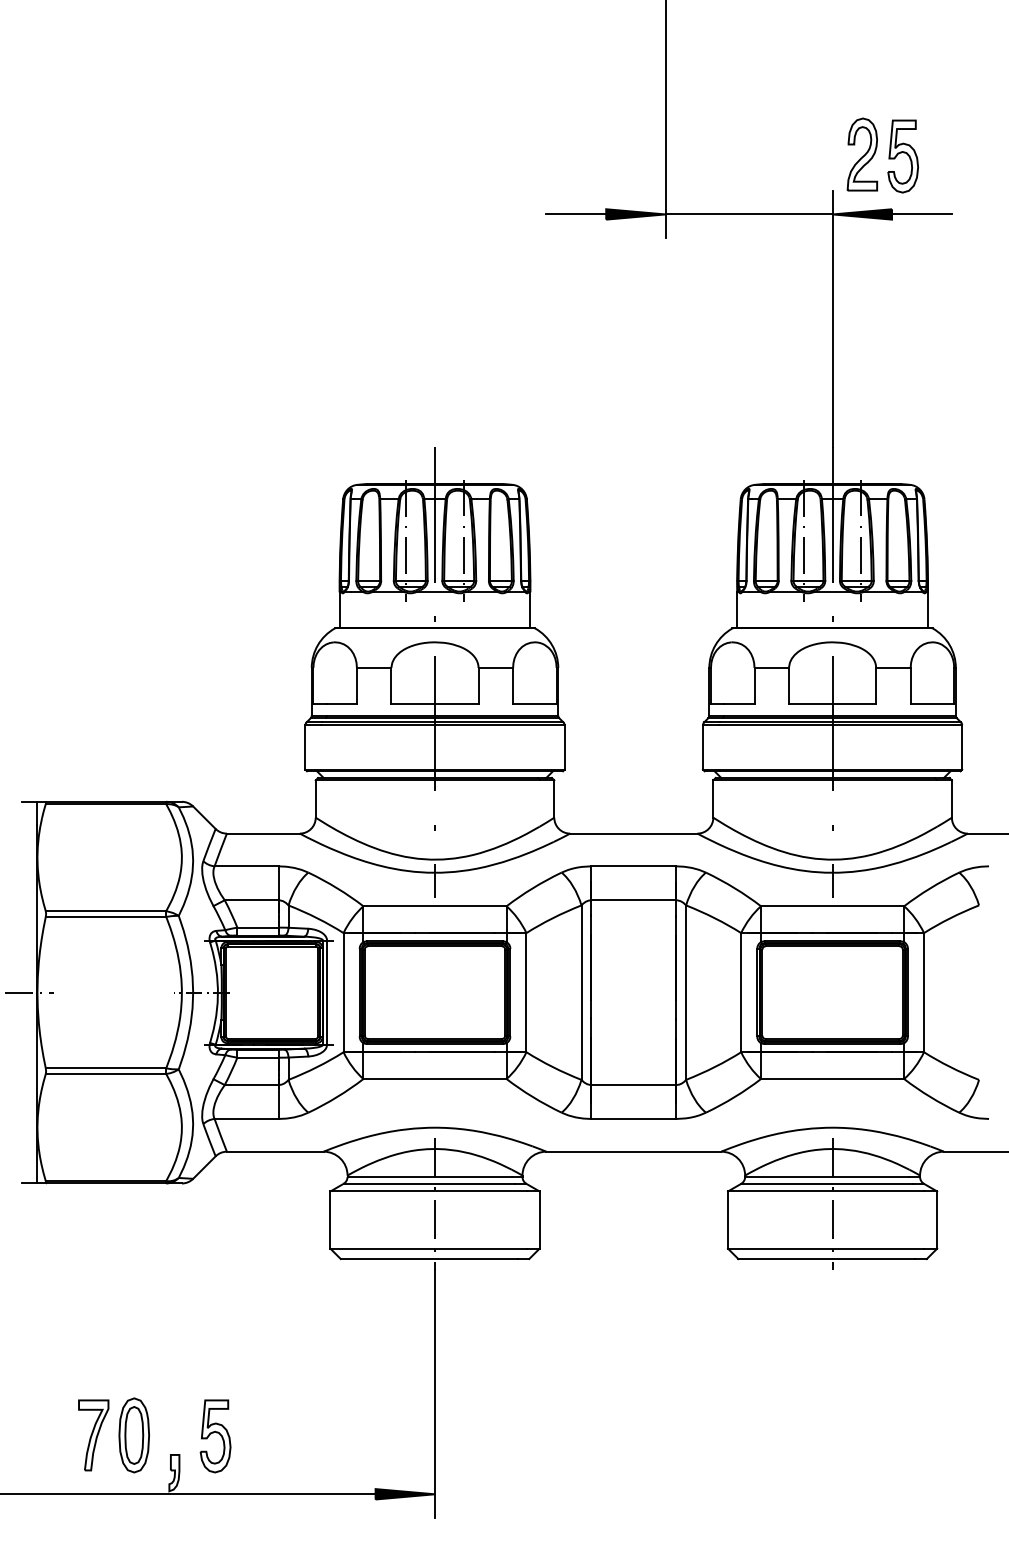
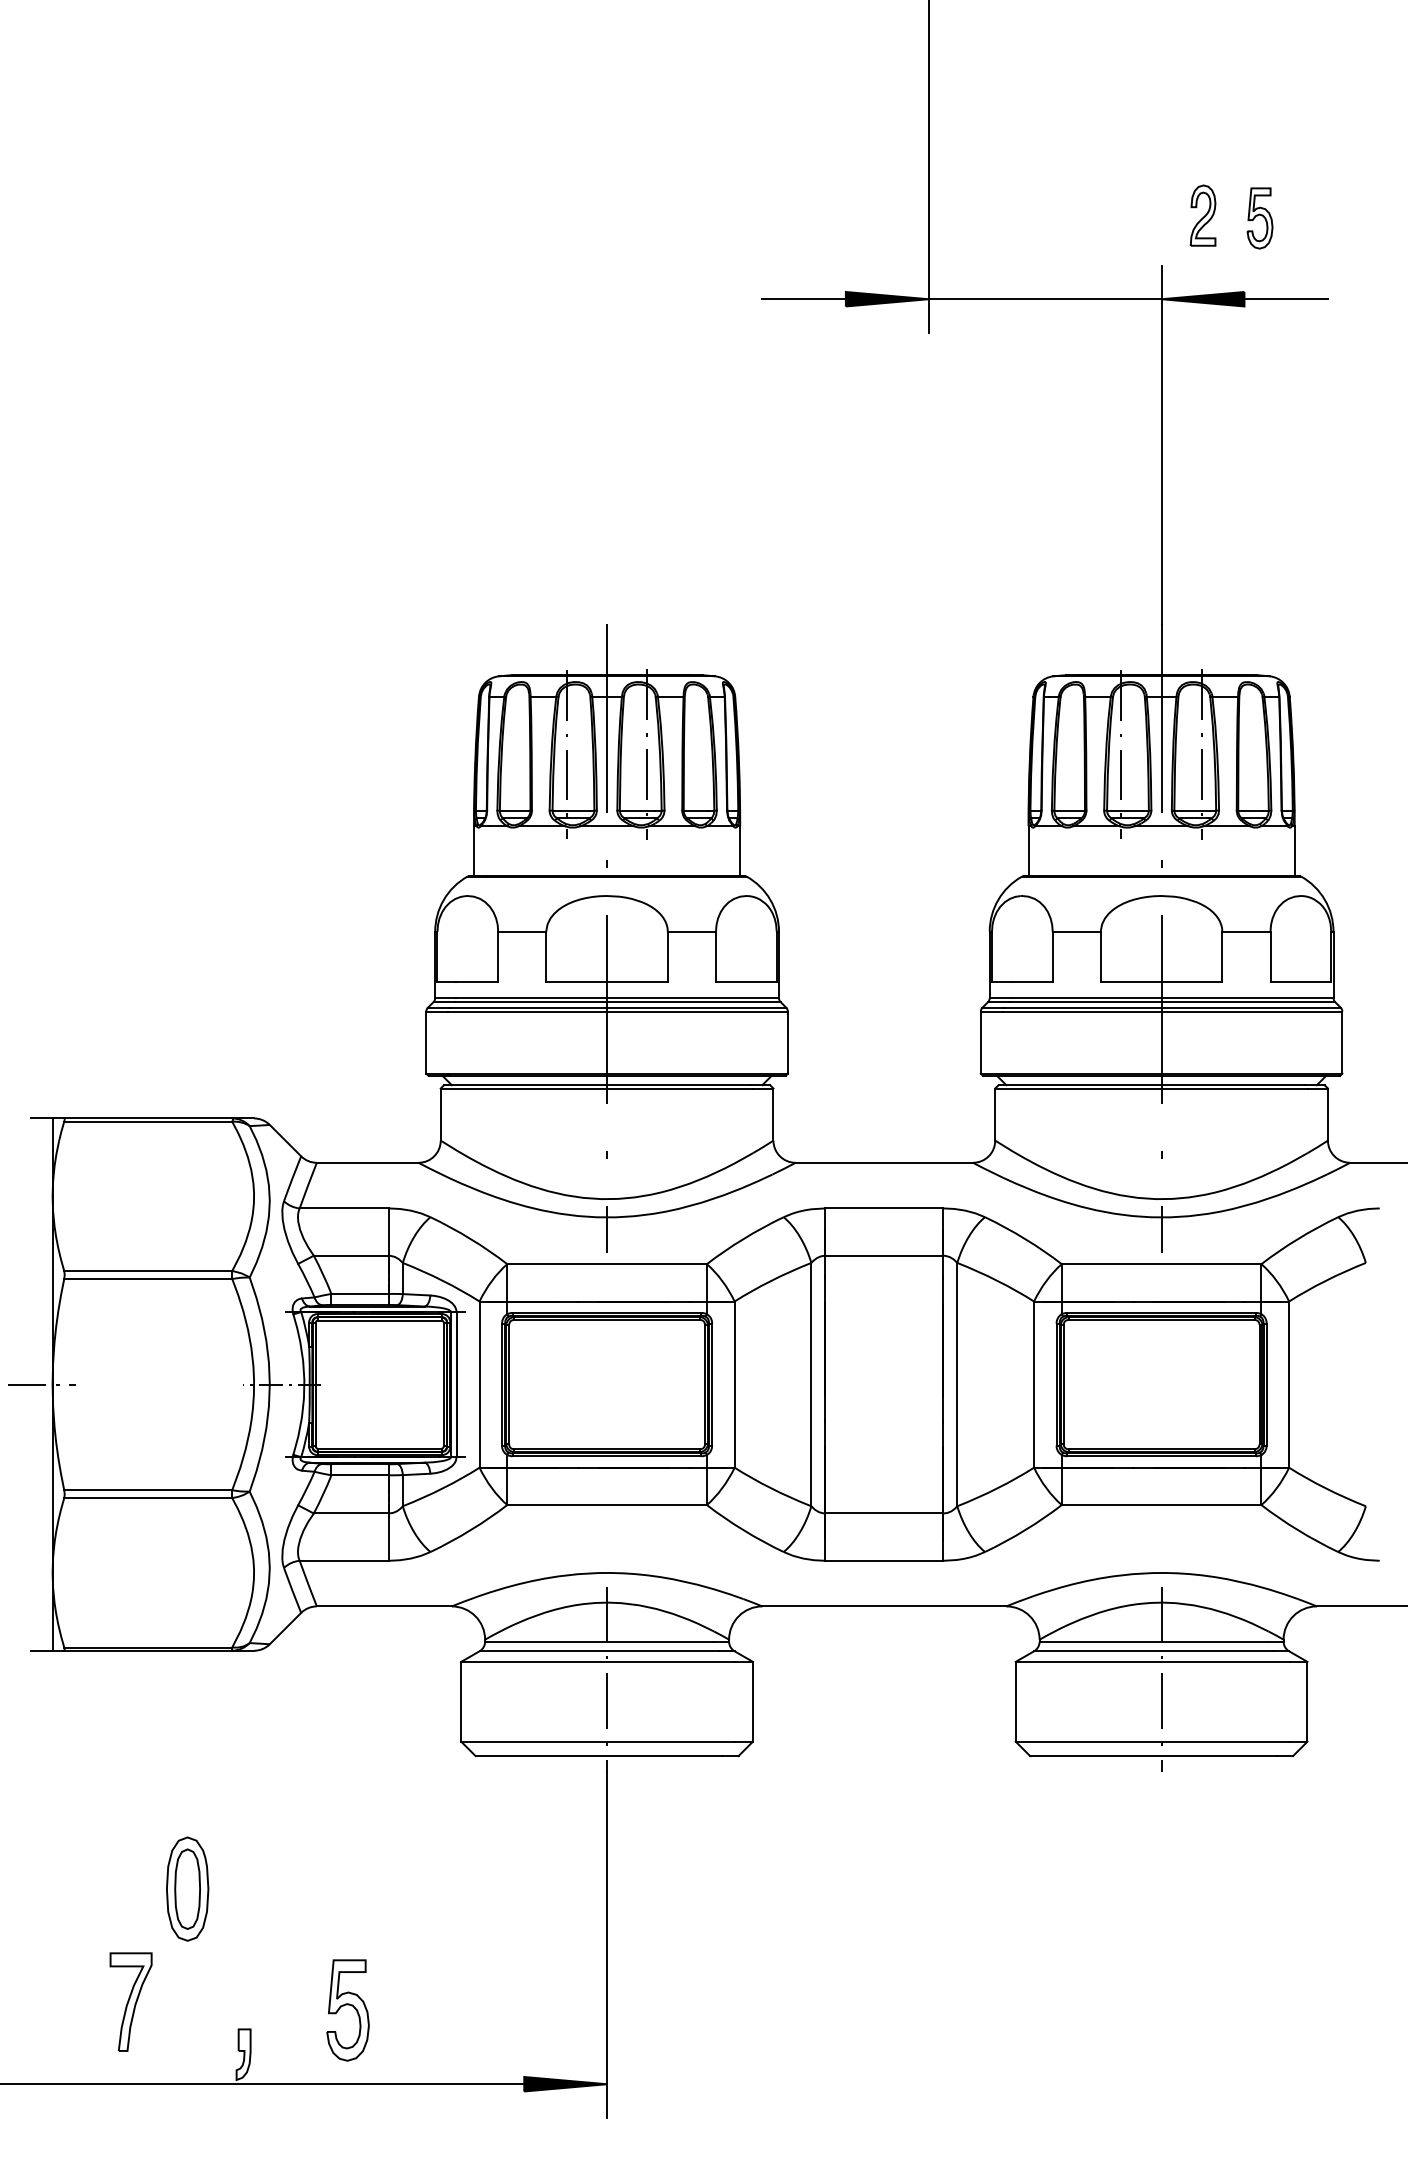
part: (861, 154) -> (1202, 215), size x0.6
part: (902, 156) -> (1259, 218), size x0.6
part: (134, 1434) -> (187, 1888), moved
part: (215, 1436) -> (347, 2010), moved

